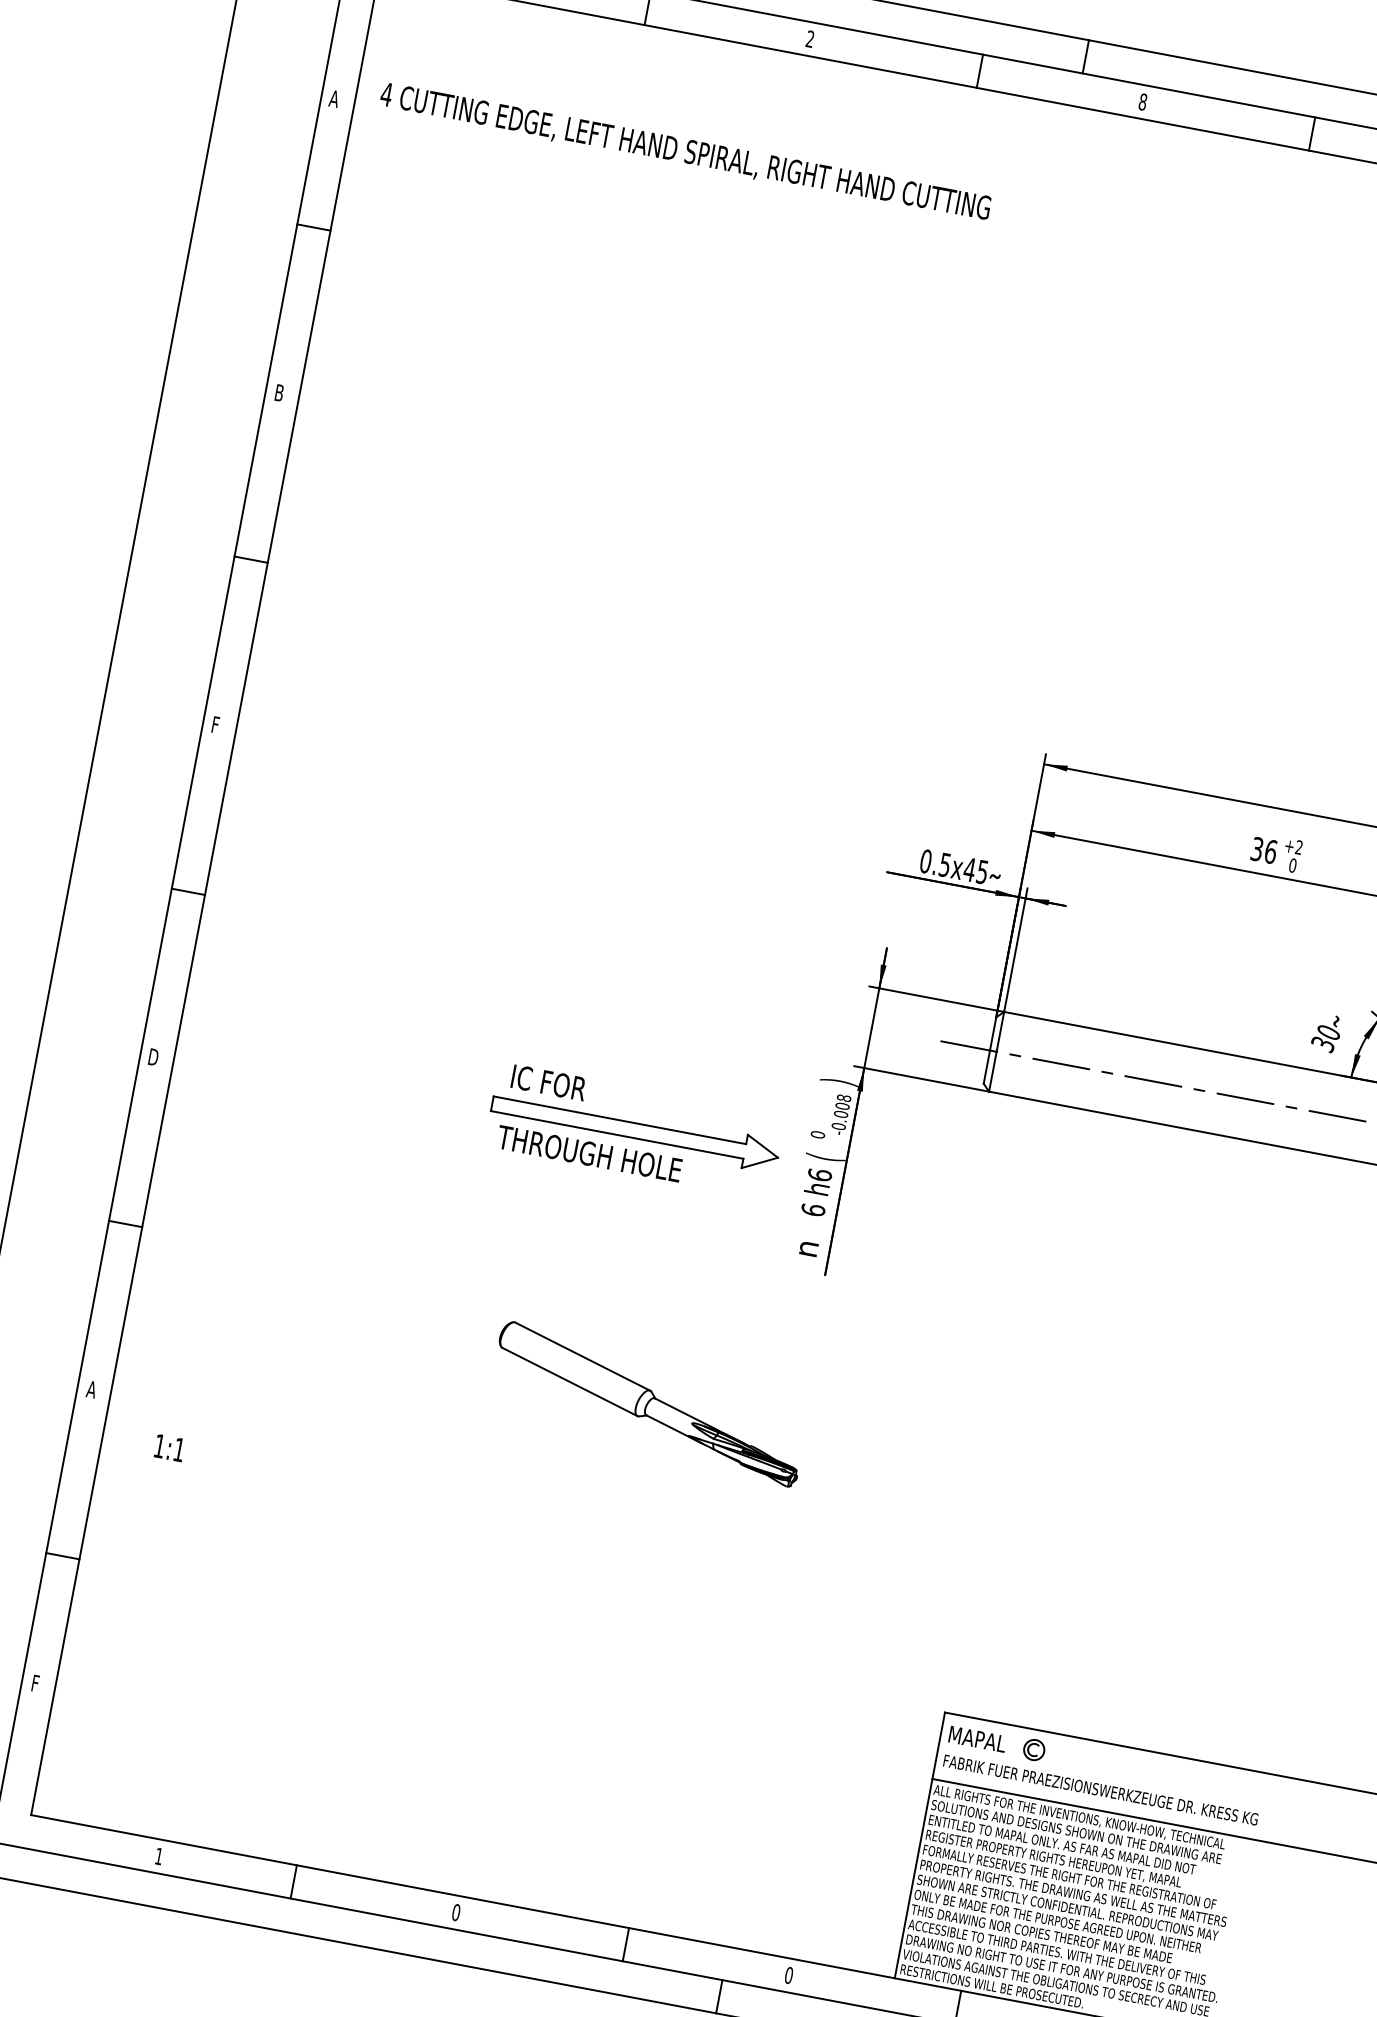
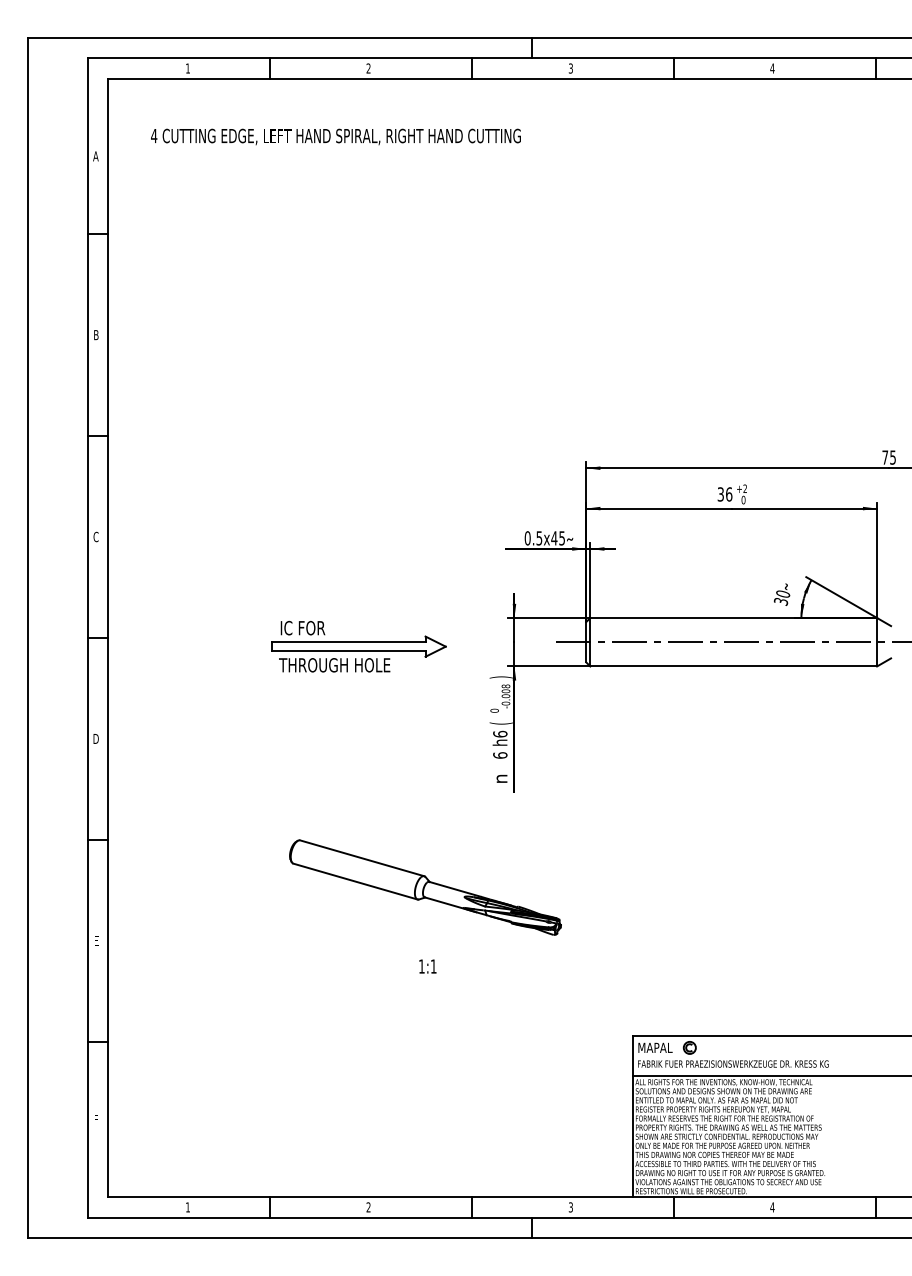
text: (1142, 101) -> (570, 68), 8 -> 3
text: (684, 151) -> (335, 136), moved
text: (215, 724) -> (95, 536), F -> C
part: (634, 1130) -> (358, 646), moved
text: (91, 1388) -> (96, 940), A -> E
part: (649, 1404) -> (425, 887), size x1.43
text: (169, 1447) -> (427, 966), moved
text: (456, 1912) -> (368, 1207), 0 -> 2
text: (788, 1975) -> (570, 1207), 0 -> 3

